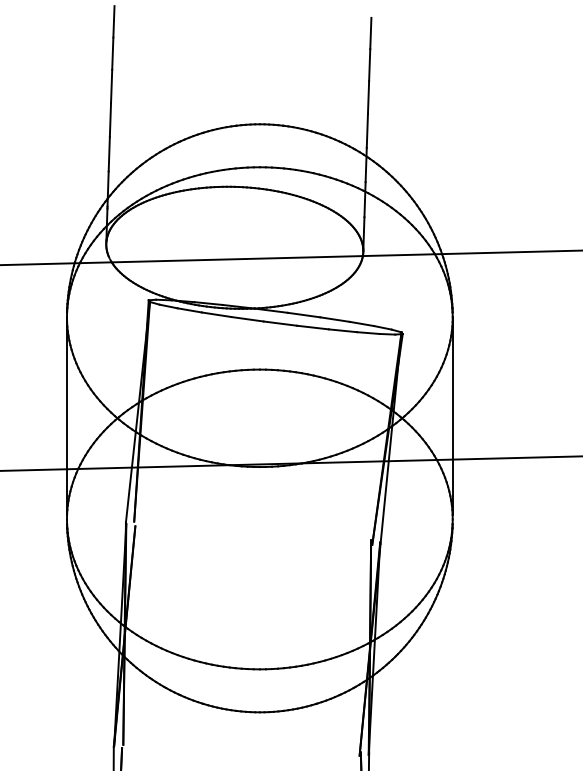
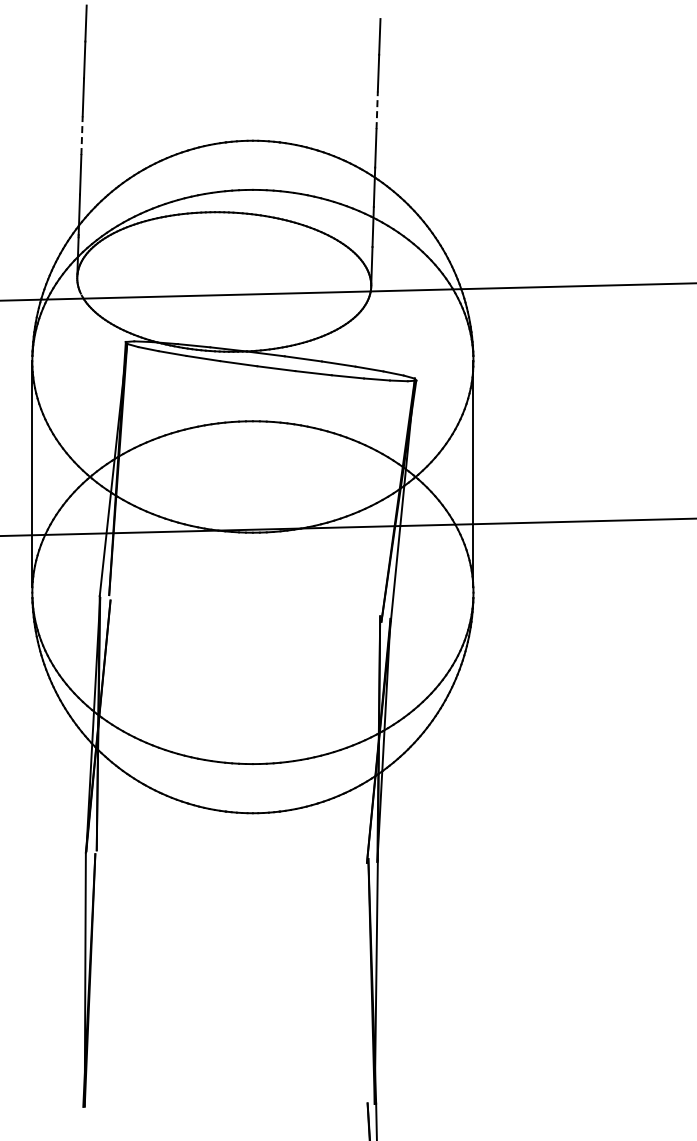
line: (368, 97) -> (377, 110), solid -> dashed
line: (110, 119) -> (82, 135), solid -> dashed

